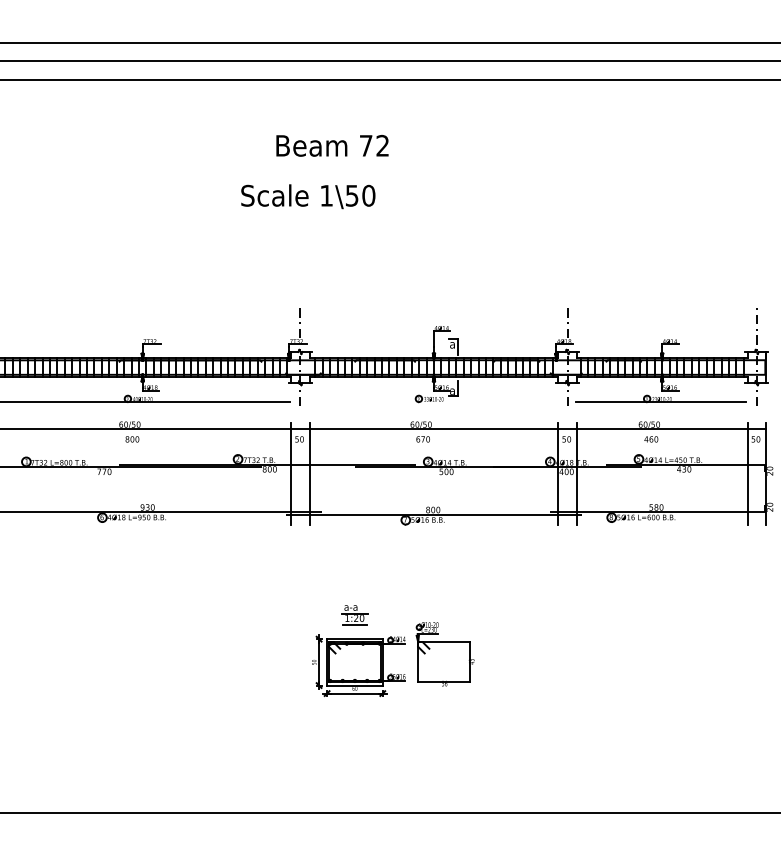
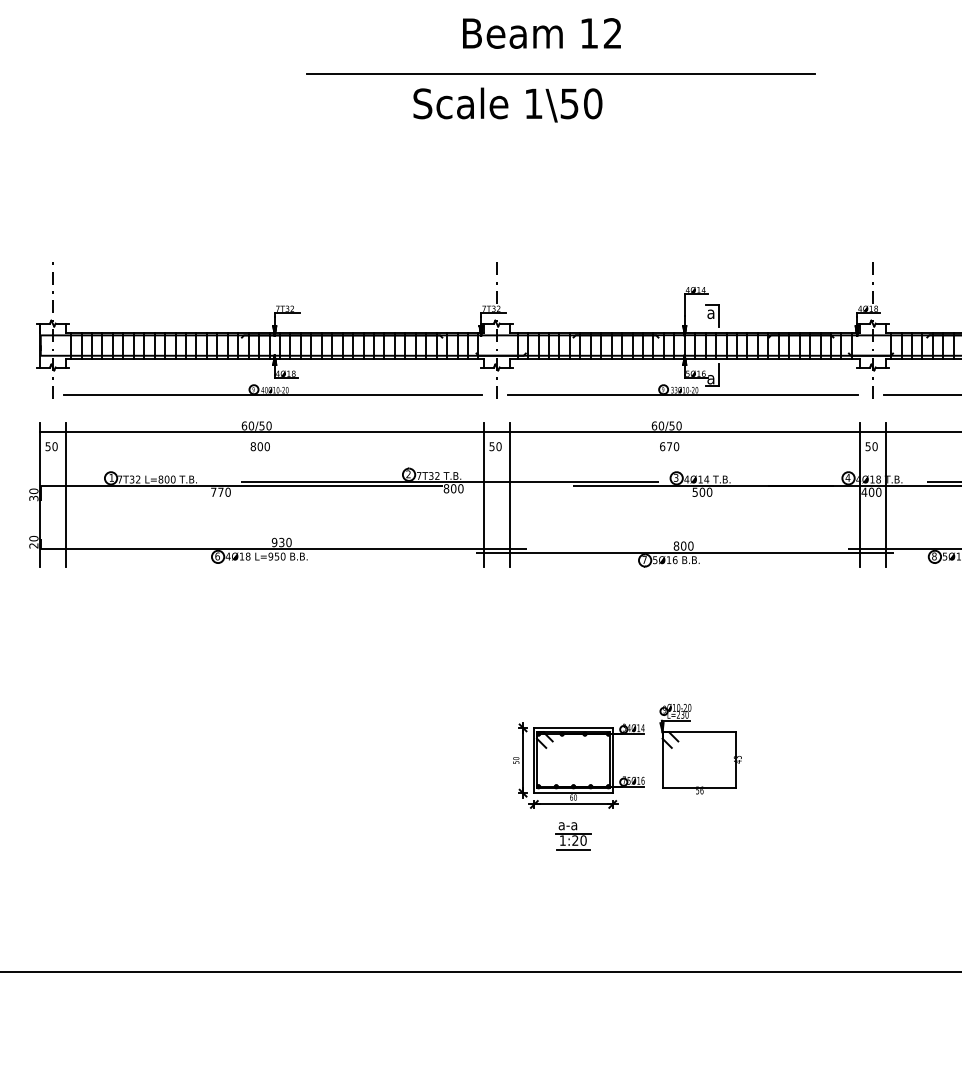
text: (366, 145) -> (589, 32), 72 -> 12
line: (345, 174) -> (560, 73), added
line: (432, 402) -> (682, 394), added
part: (354, 615) -> (572, 836), moved

